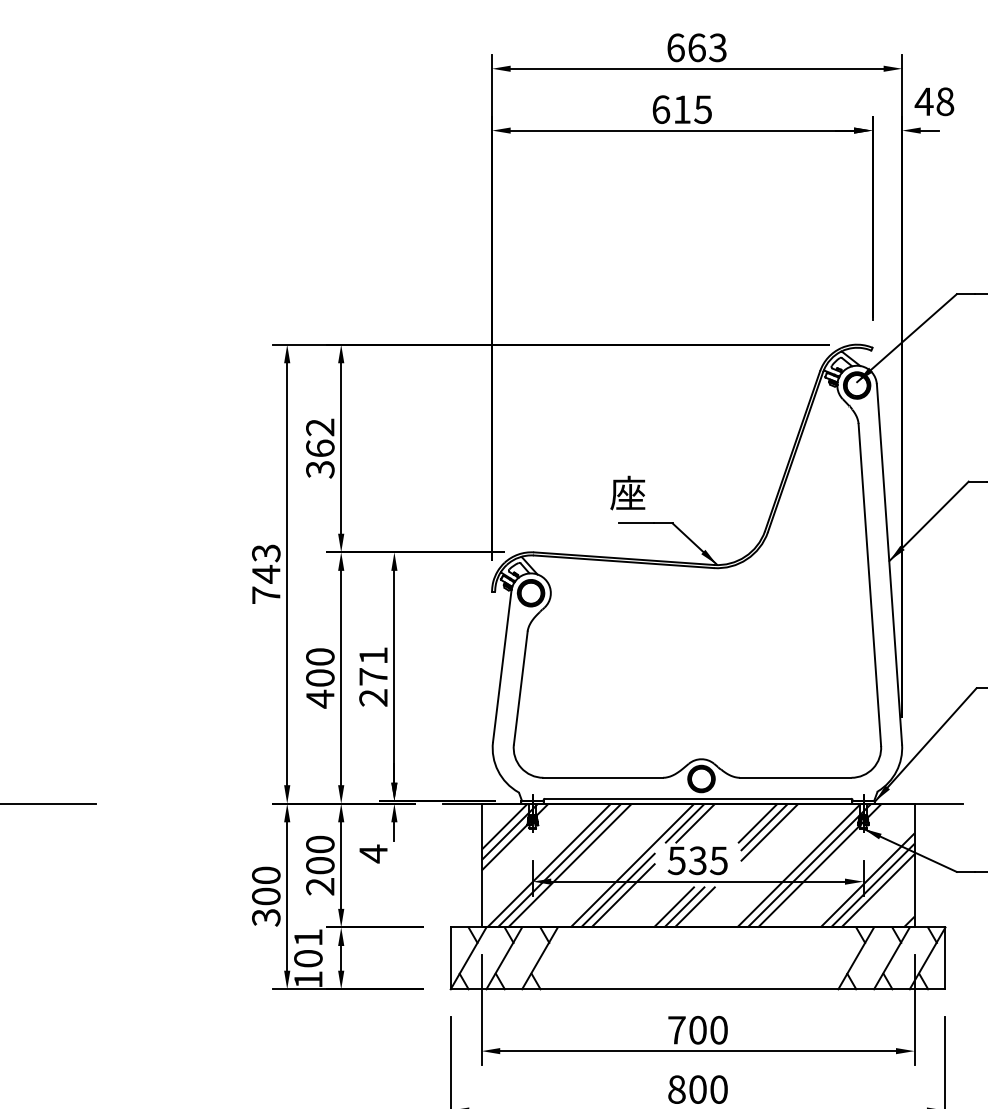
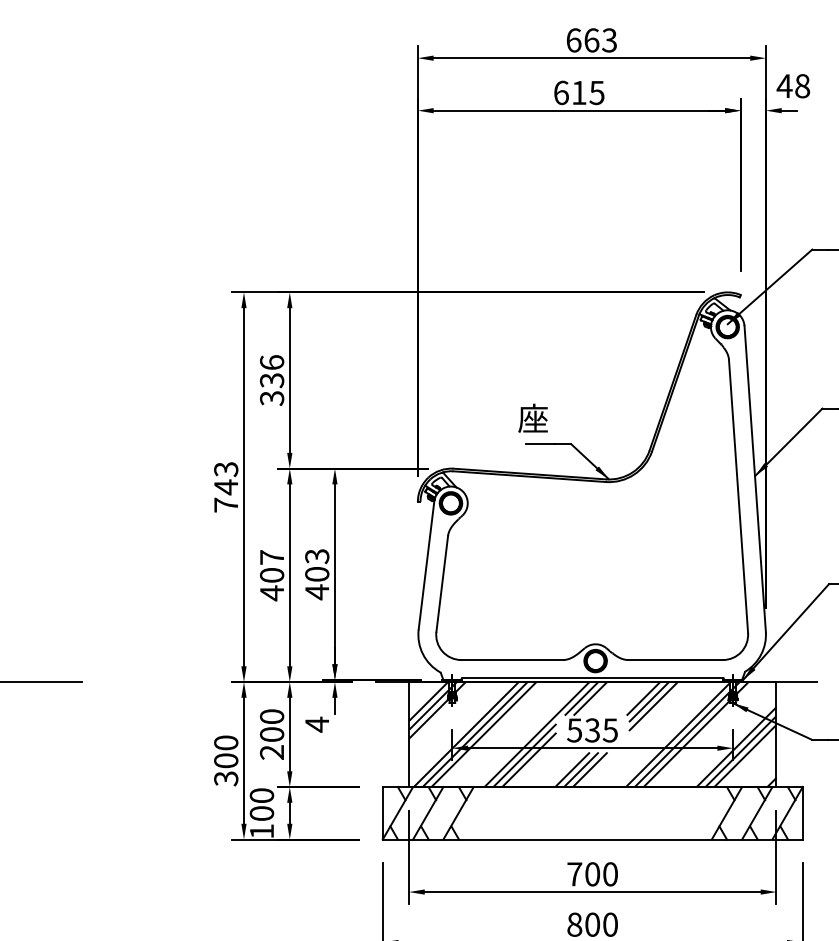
text: (320, 437) -> (272, 371), 362 -> 336
text: (320, 656) -> (272, 557), 400 -> 407
text: (373, 677) -> (317, 574), 271 -> 403
text: (307, 937) -> (261, 795), 101 -> 100

